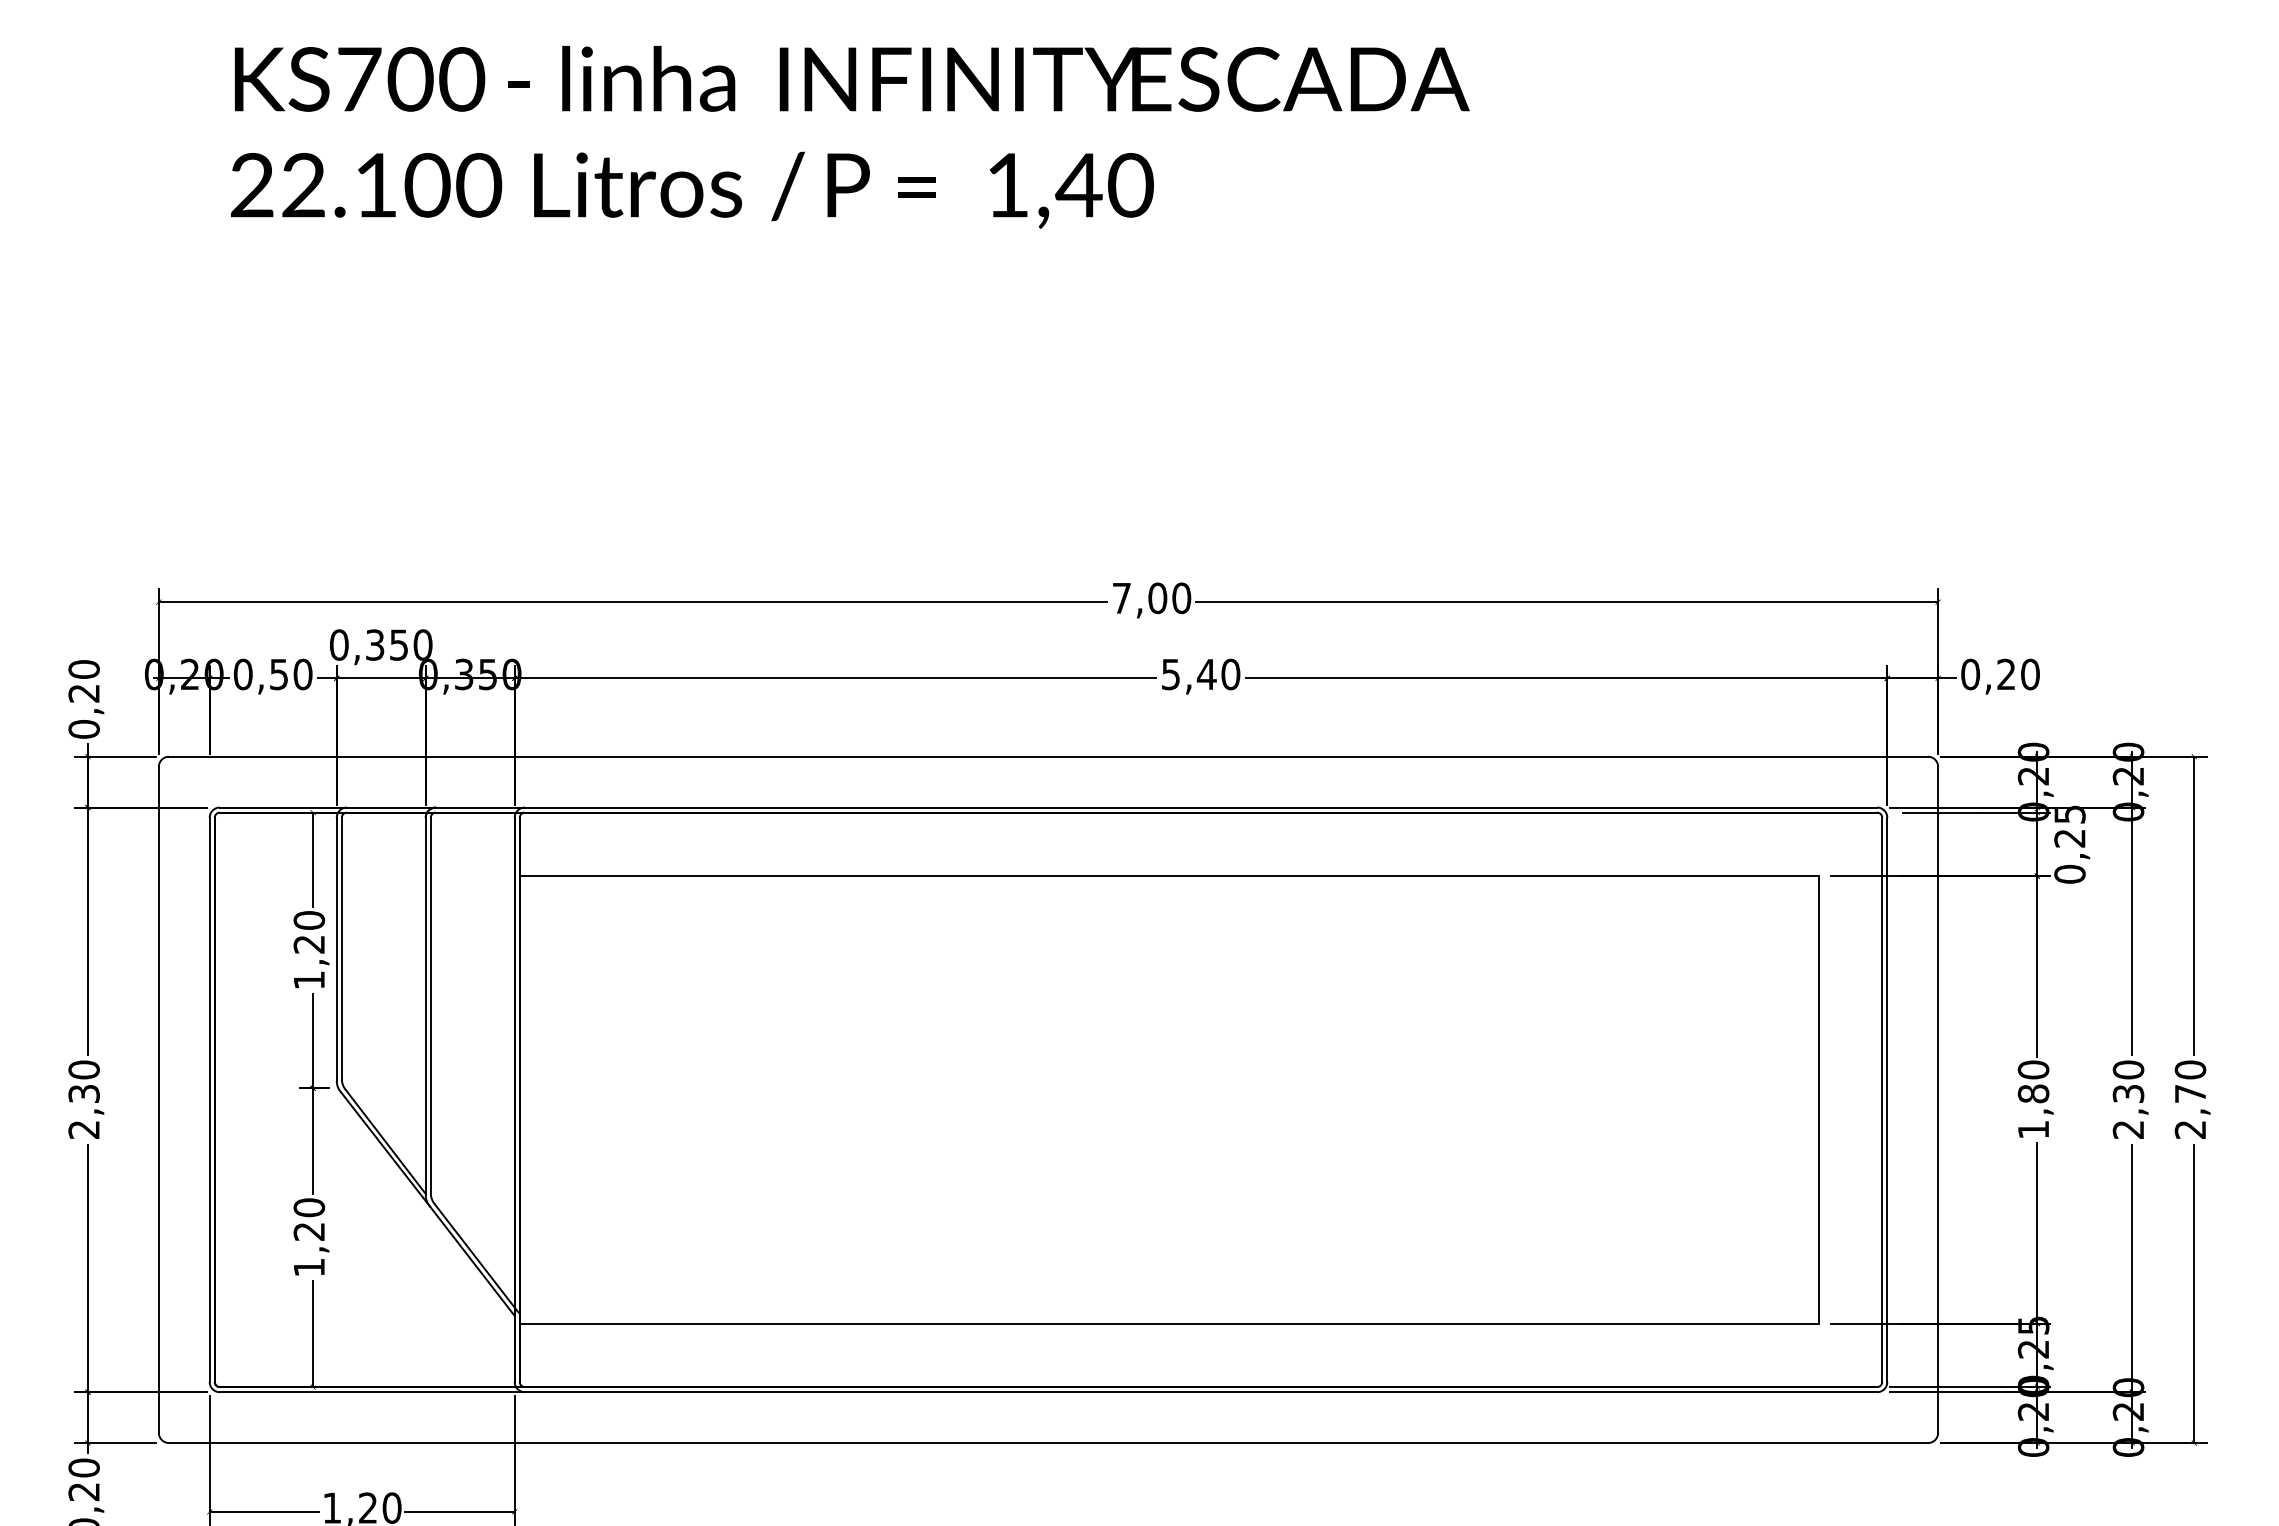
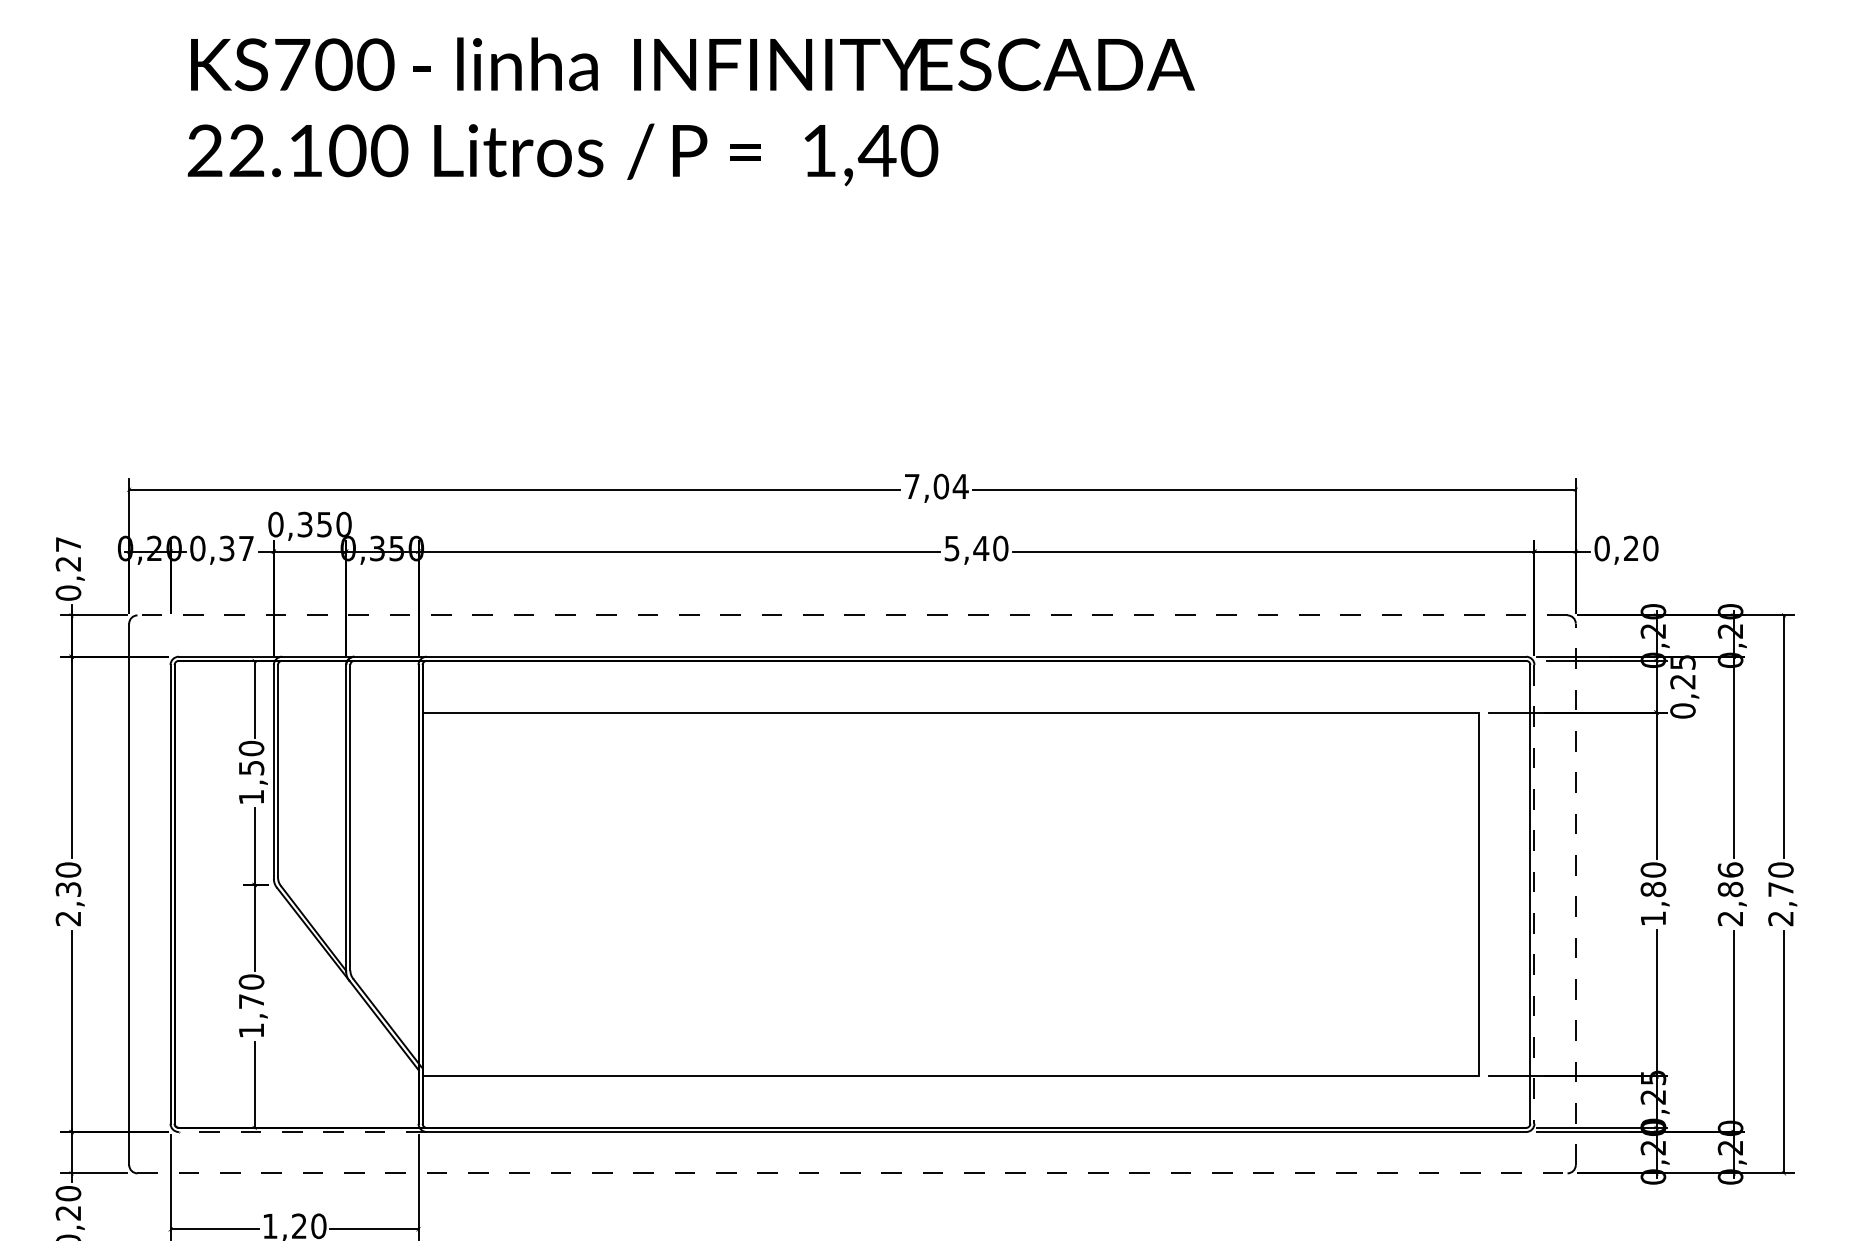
text: (1181, 598) -> (960, 486), 7,00 -> 7,04
text: (83, 669) -> (67, 544), 0,20 -> 0,27
text: (291, 674) -> (237, 548), 0,50 -> 0,37
line: (1048, 756) -> (852, 615), solid -> dashed
text: (309, 944) -> (251, 768), 1,20 -> 1,50
text: (2128, 1081) -> (1730, 879), 2,30 -> 2,86
line: (1938, 1099) -> (1576, 894), solid -> dashed
line: (1887, 1100) -> (1534, 894), solid -> dashed
text: (308, 1231) -> (250, 1001), 1,20 -> 1,70
line: (372, 1392) -> (302, 1132), solid -> dashed
line: (1049, 1443) -> (853, 1173), solid -> dashed

